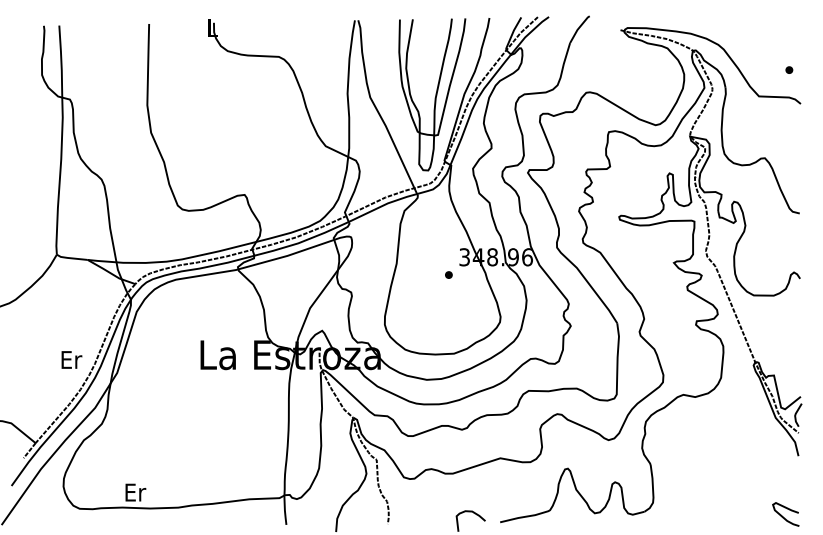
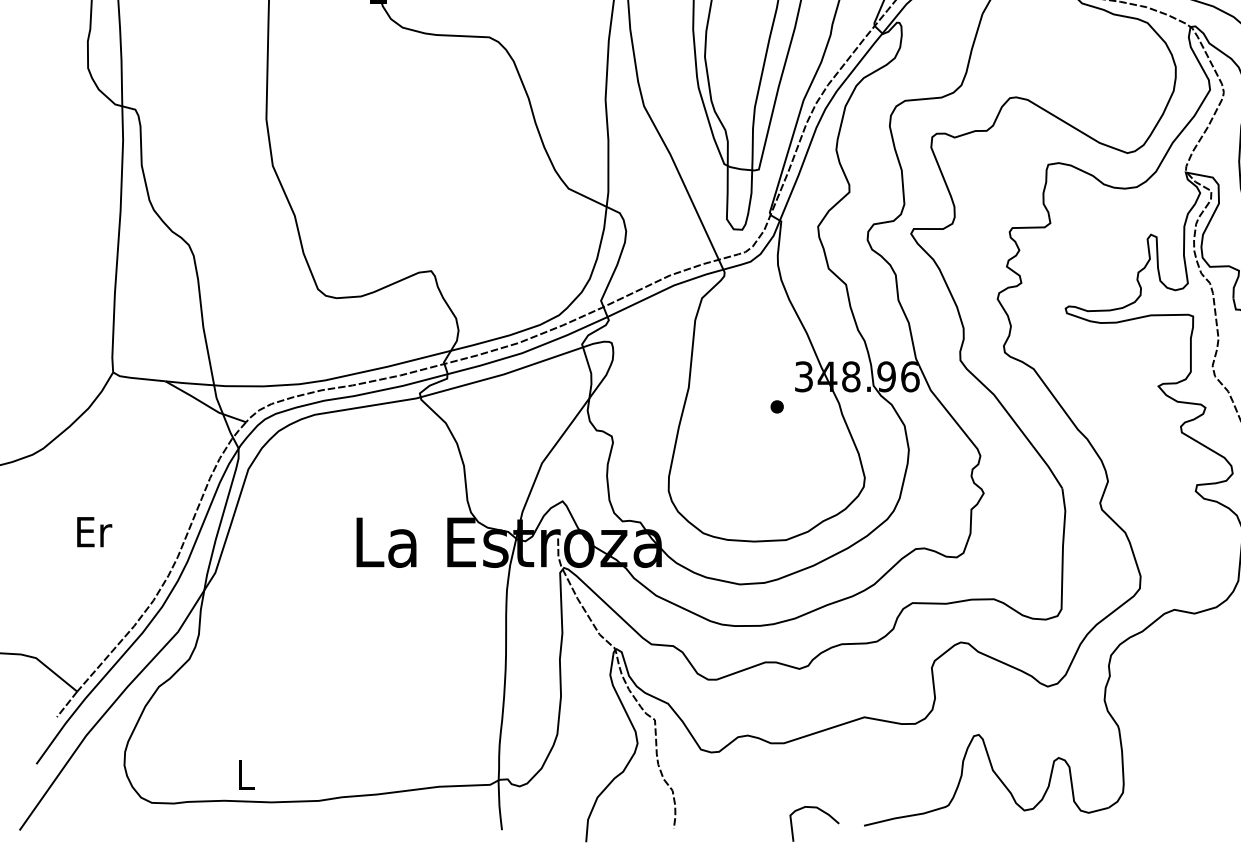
text: (71, 359) -> (93, 531), moved
text: (135, 492) -> (246, 775), Er -> L

